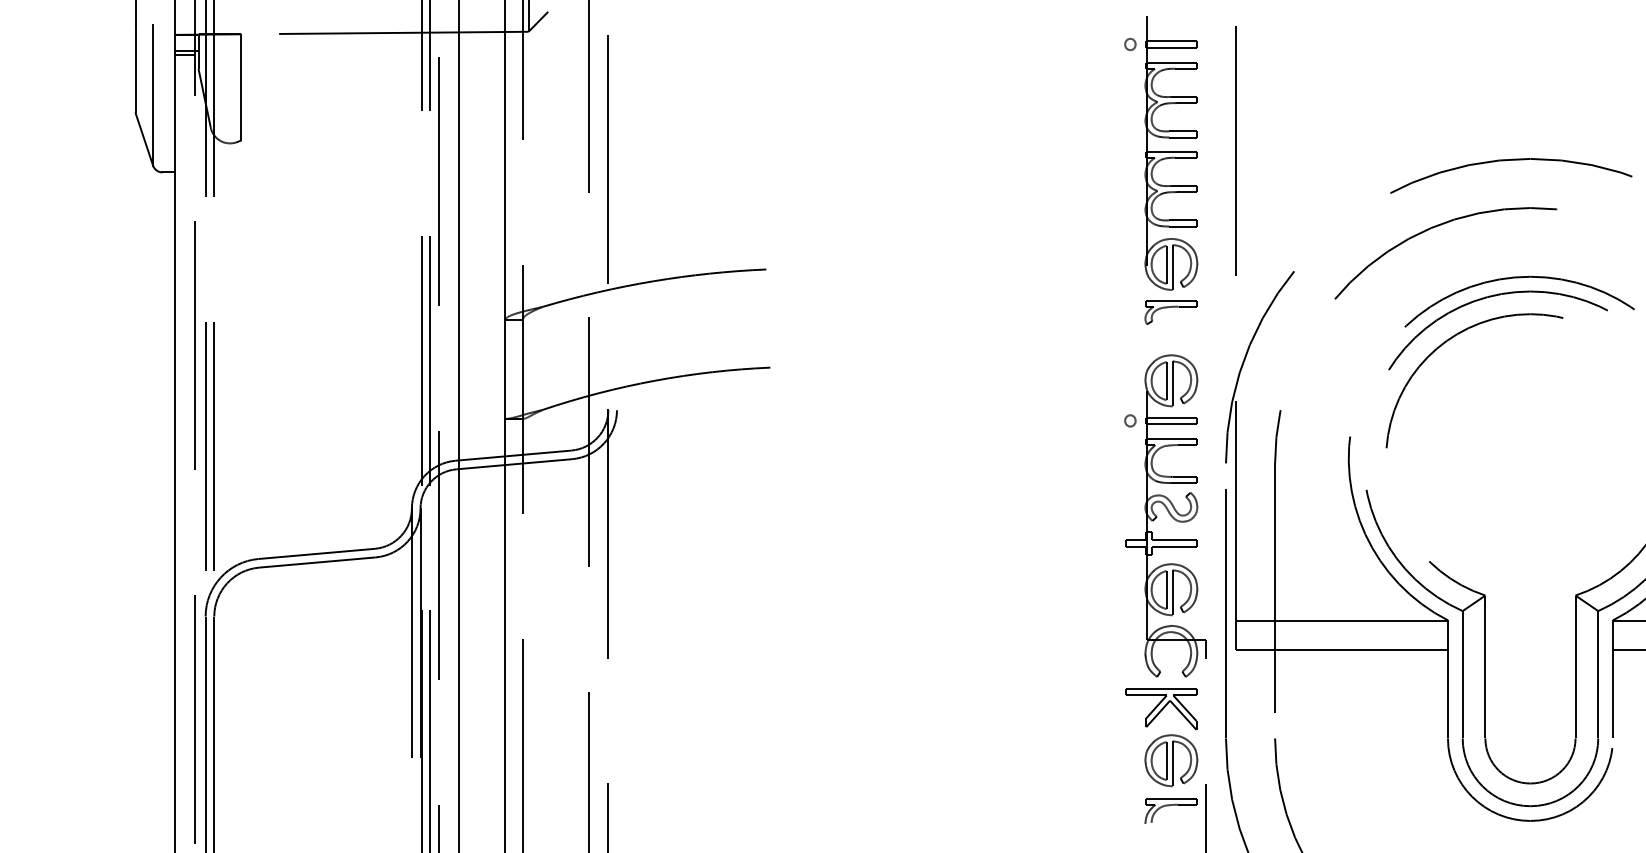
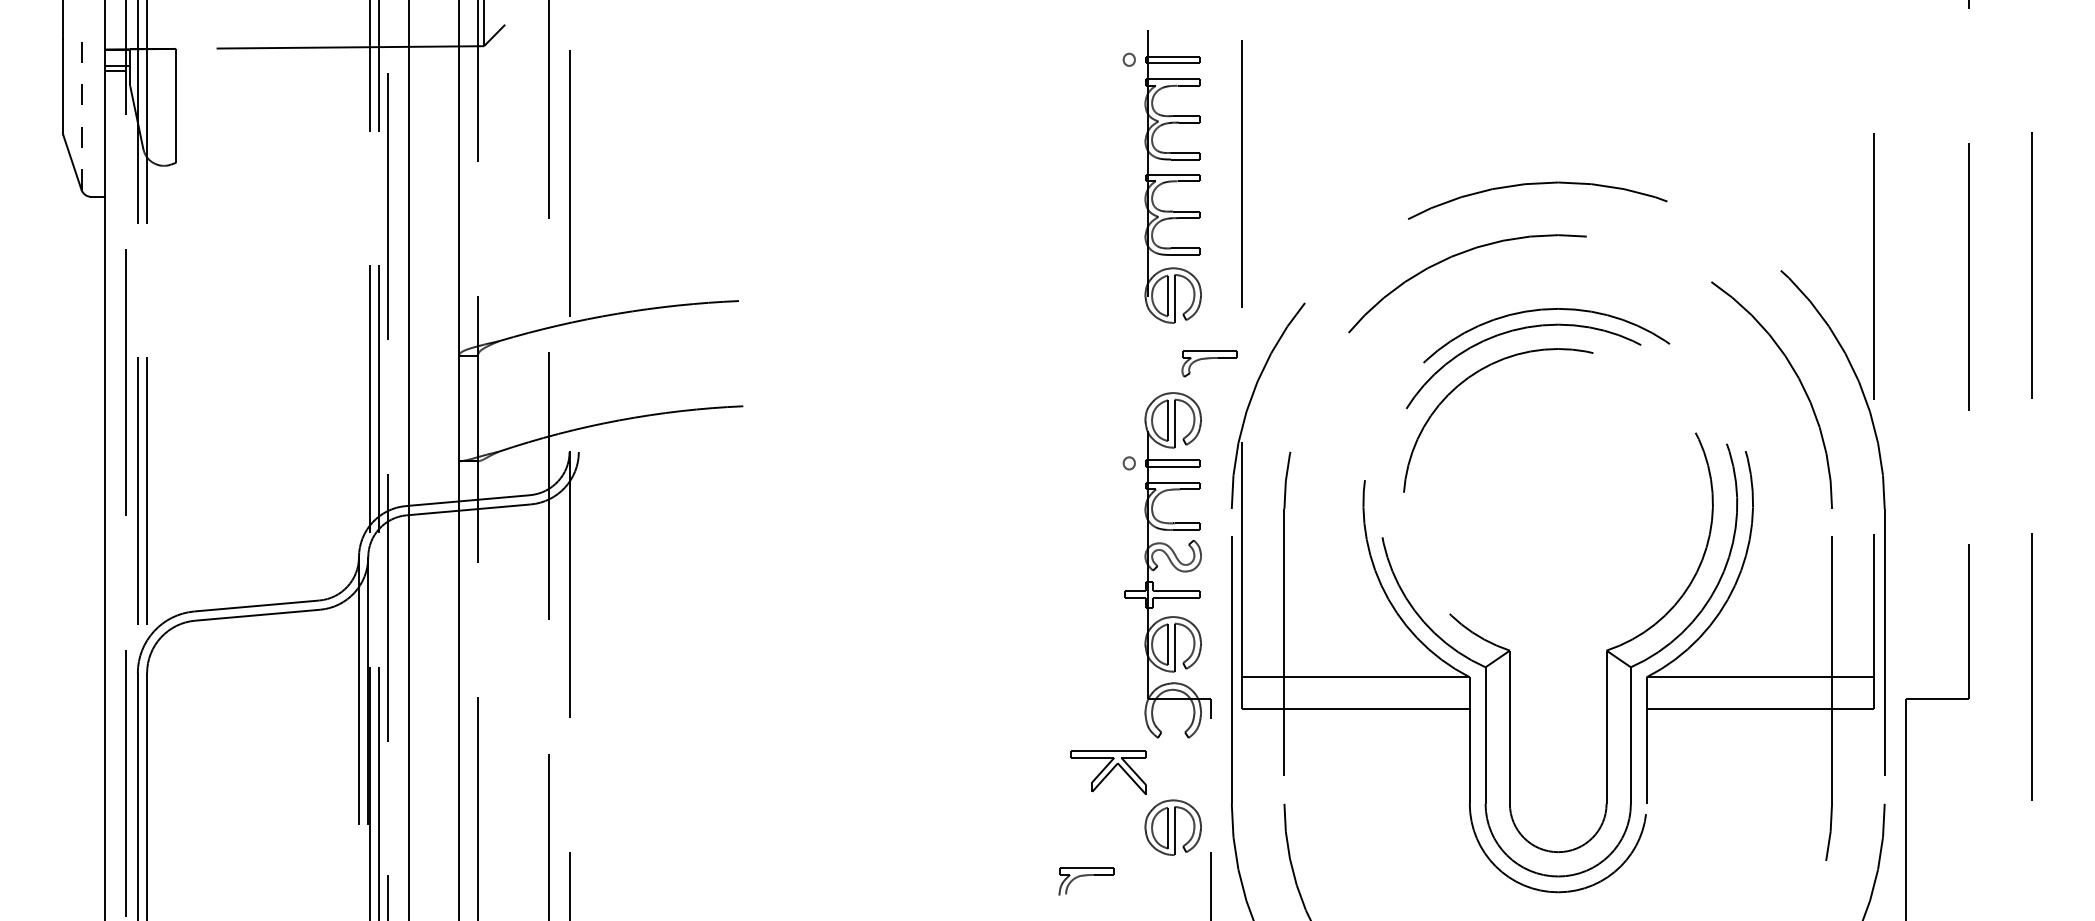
line: (153, 94) -> (81, 113), solid -> dashed
part: (1170, 311) -> (1209, 363), moved
part: (1161, 709) -> (1108, 772), moved
part: (1170, 810) -> (1086, 881), moved

